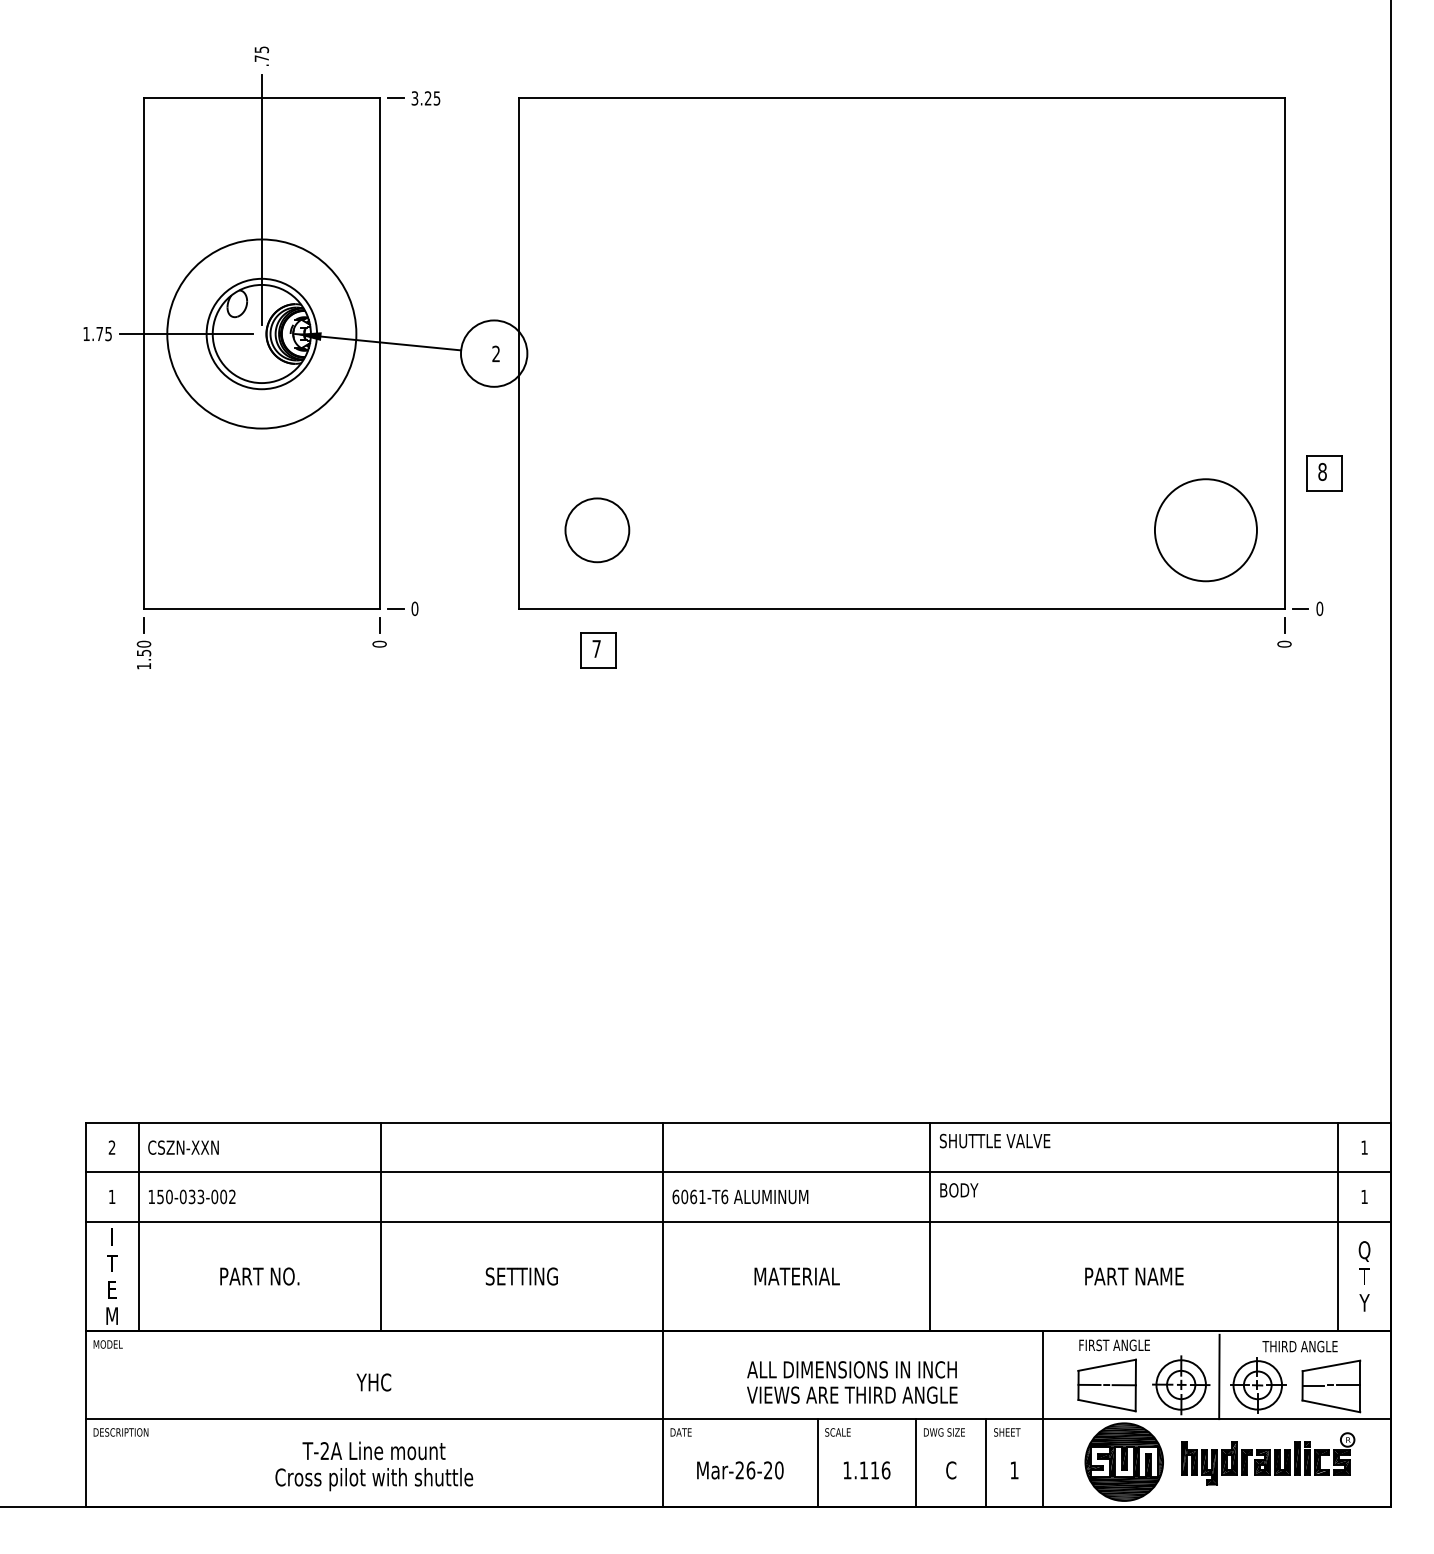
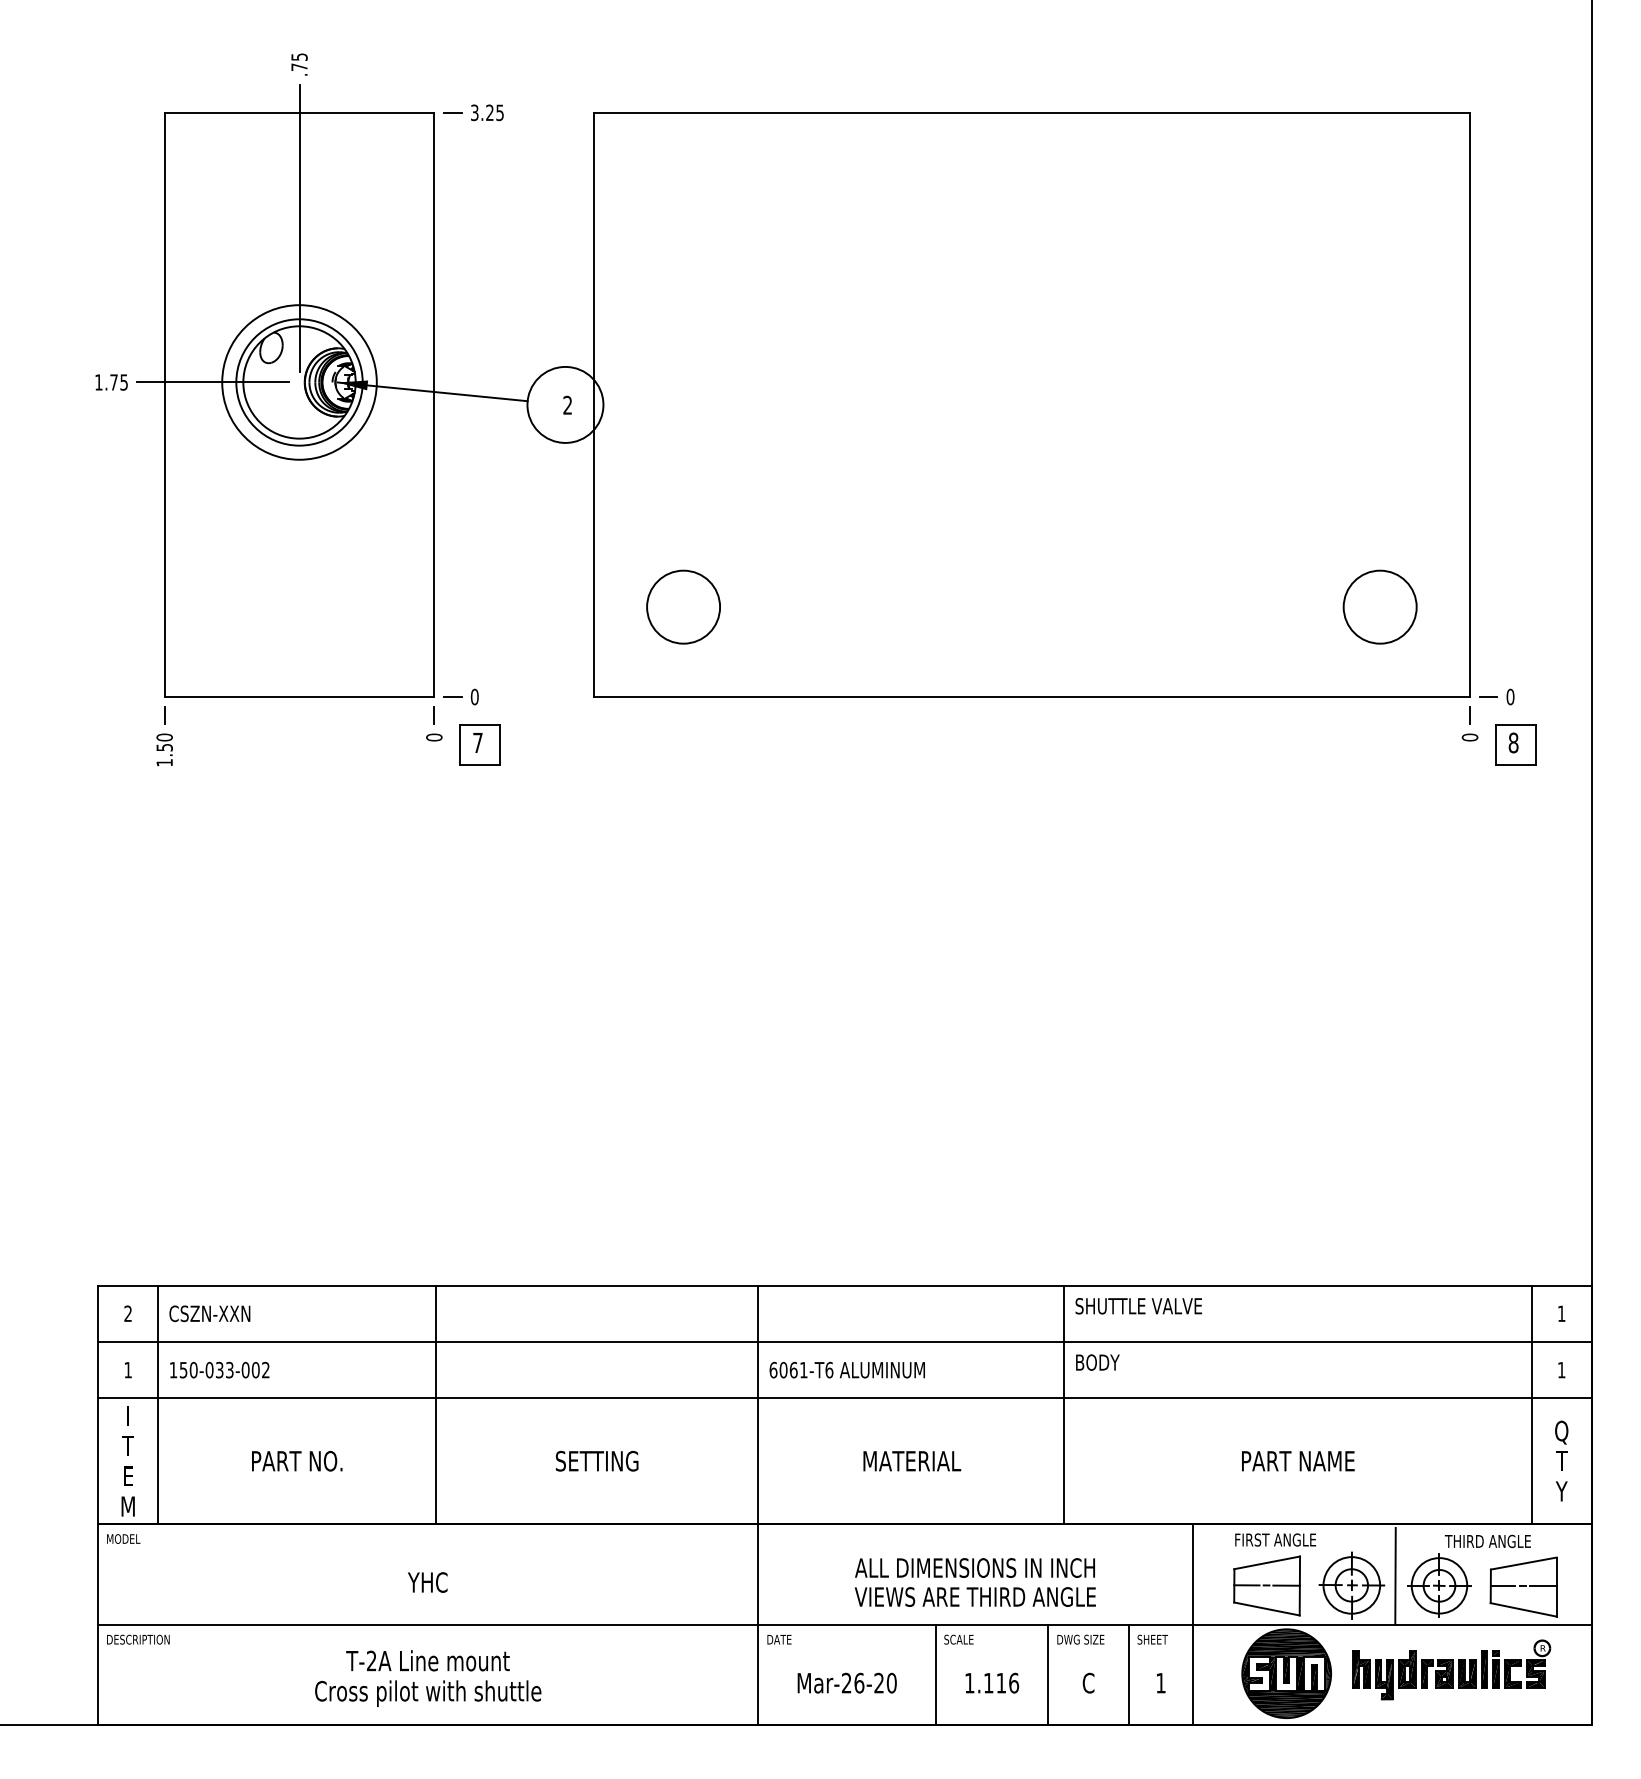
circle: (261, 333) -> (299, 381), size x0.71
part: (1324, 473) -> (1515, 744), moved
circle: (1205, 530) -> (1379, 607), size x0.62
part: (598, 650) -> (479, 744), moved

